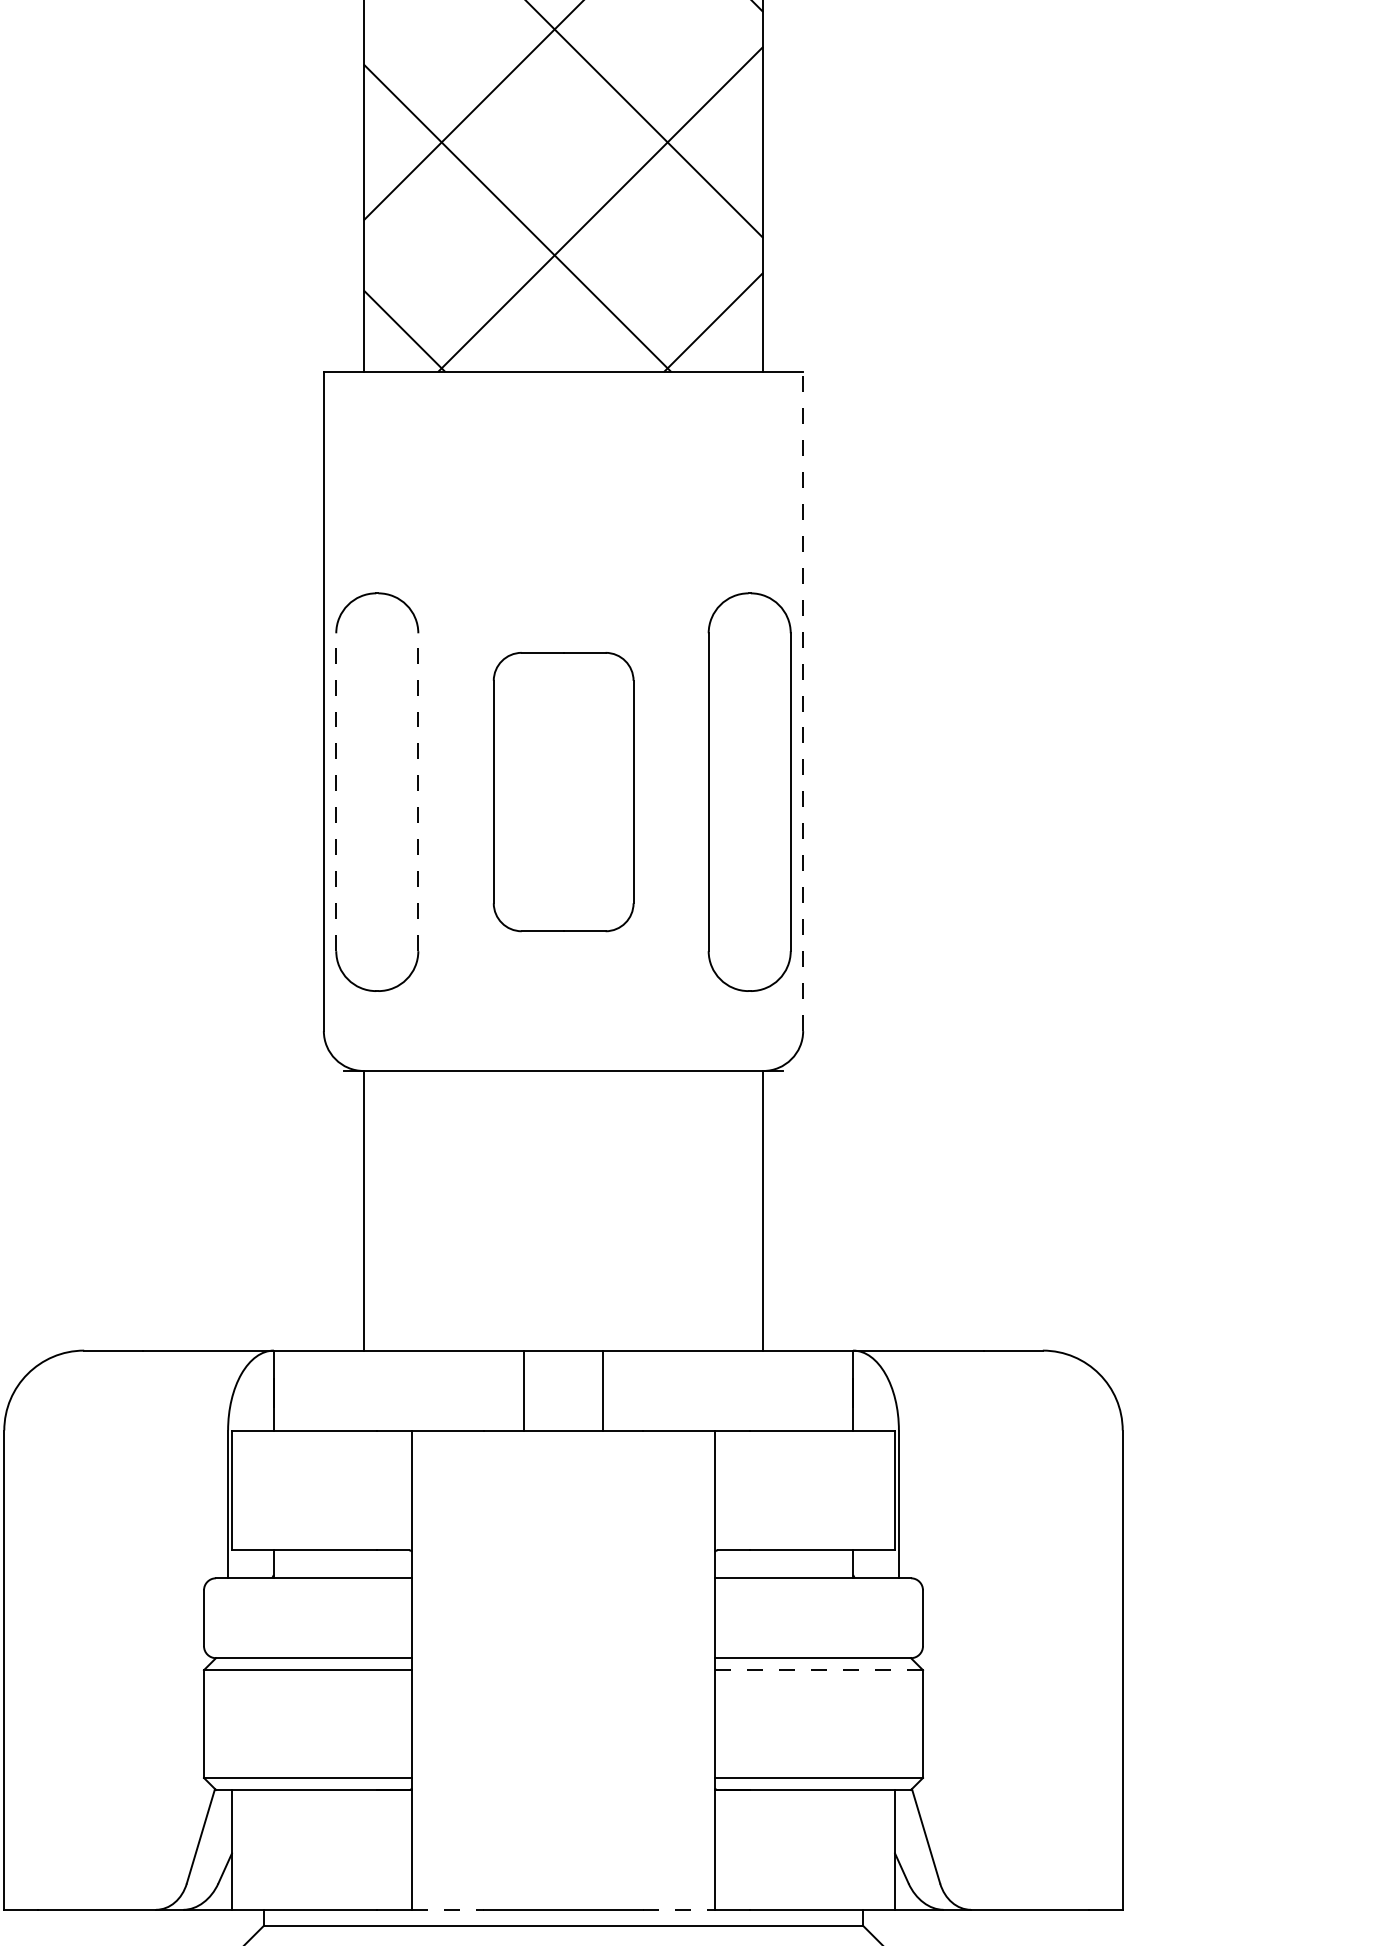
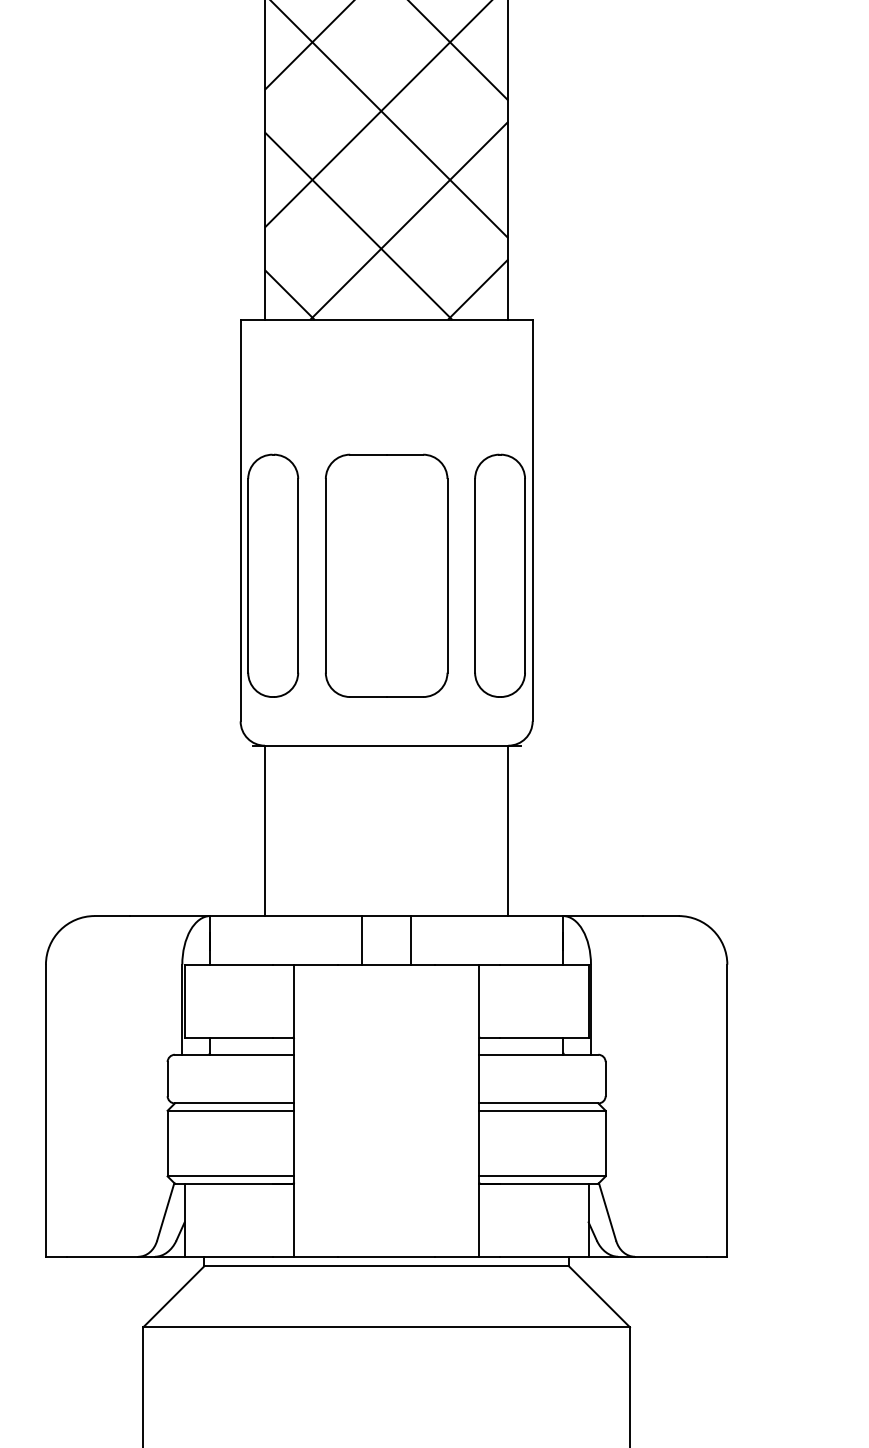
line: (802, 701) -> (532, 520), dashed -> solid
line: (336, 791) -> (248, 575), dashed -> solid
line: (418, 791) -> (298, 575), dashed -> solid
part: (563, 791) -> (386, 575), size x1.43
line: (819, 1669) -> (542, 1110), dashed -> solid
line: (448, 1909) -> (316, 1256), dashed -> solid
line: (679, 1909) -> (457, 1256), dashed -> solid

